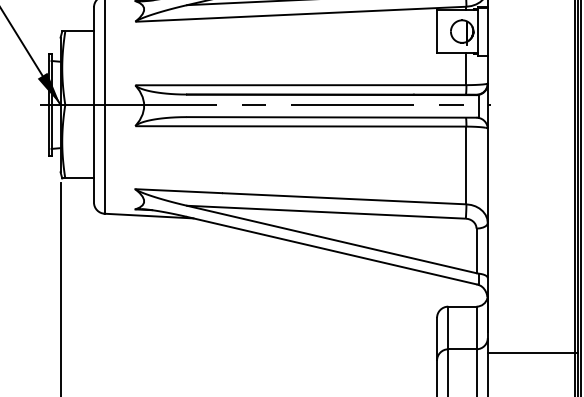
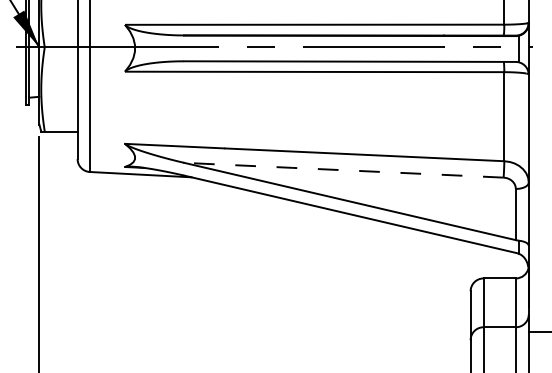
line: (326, 212) -> (343, 170), solid -> dashed

